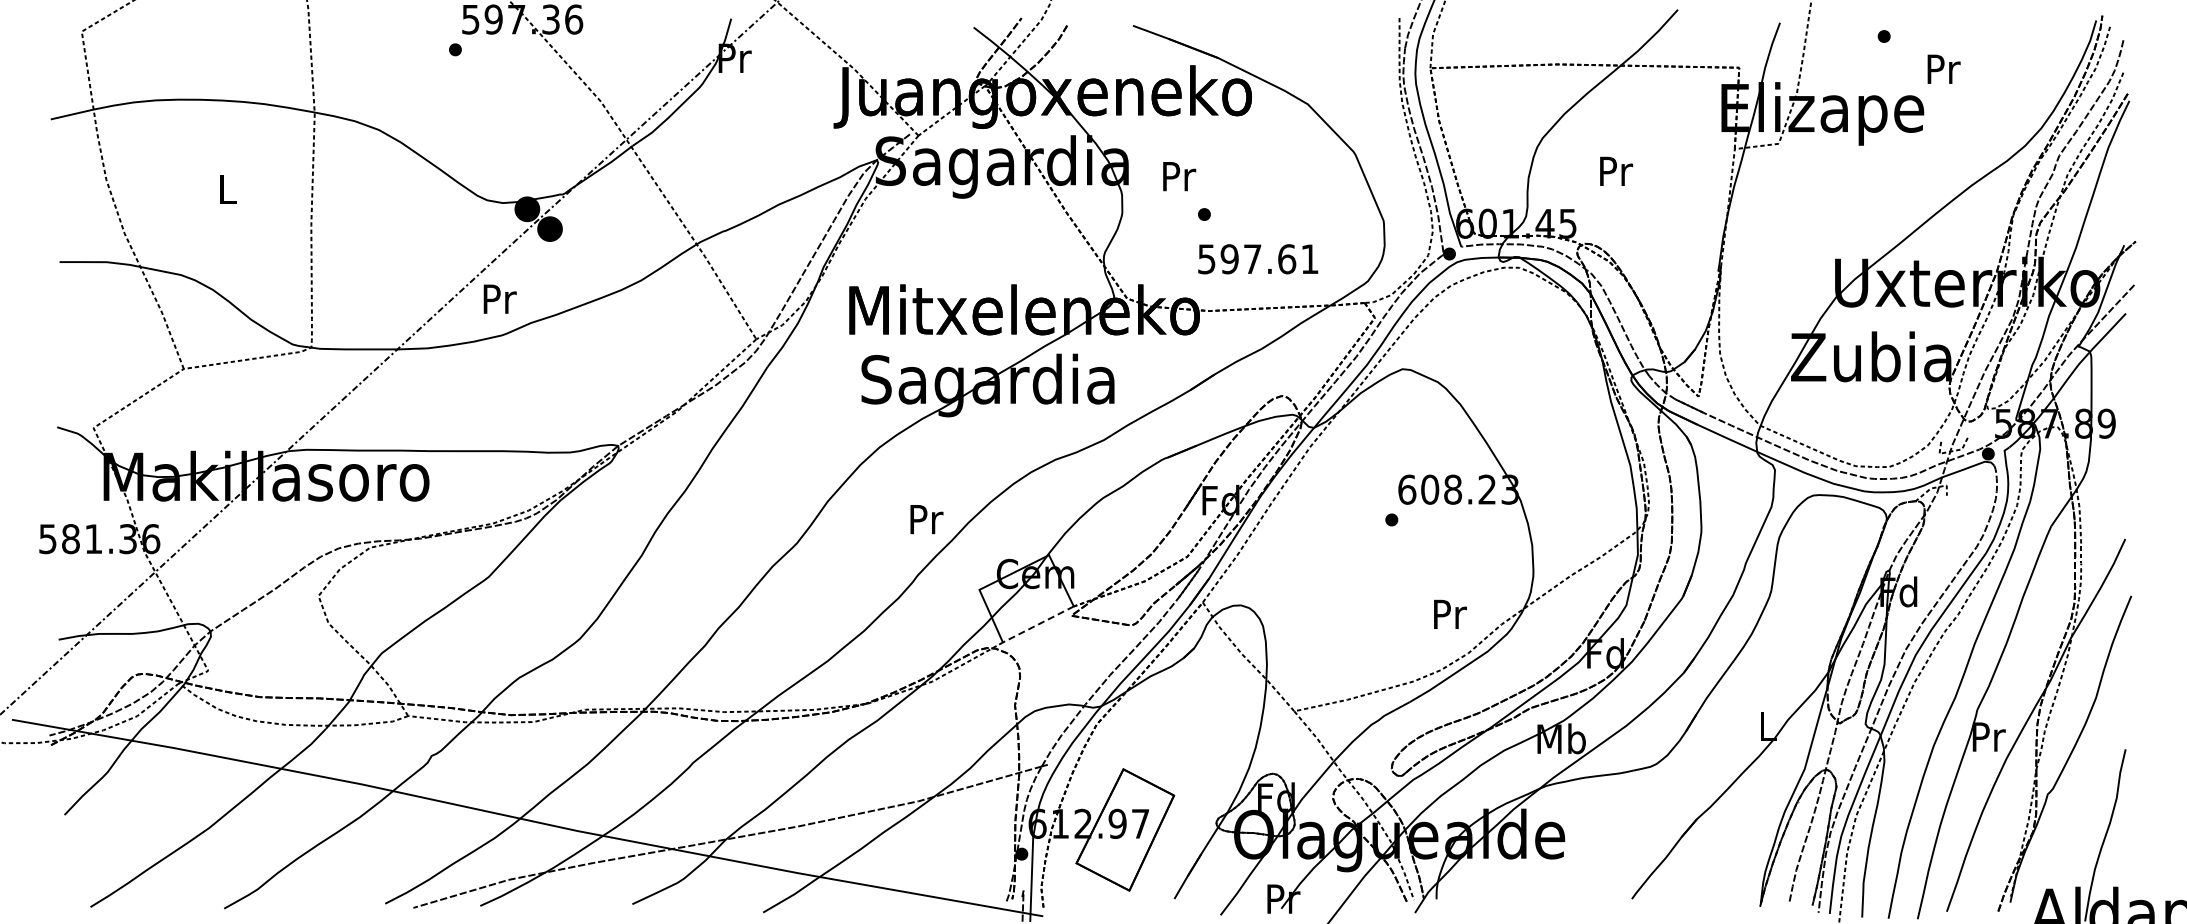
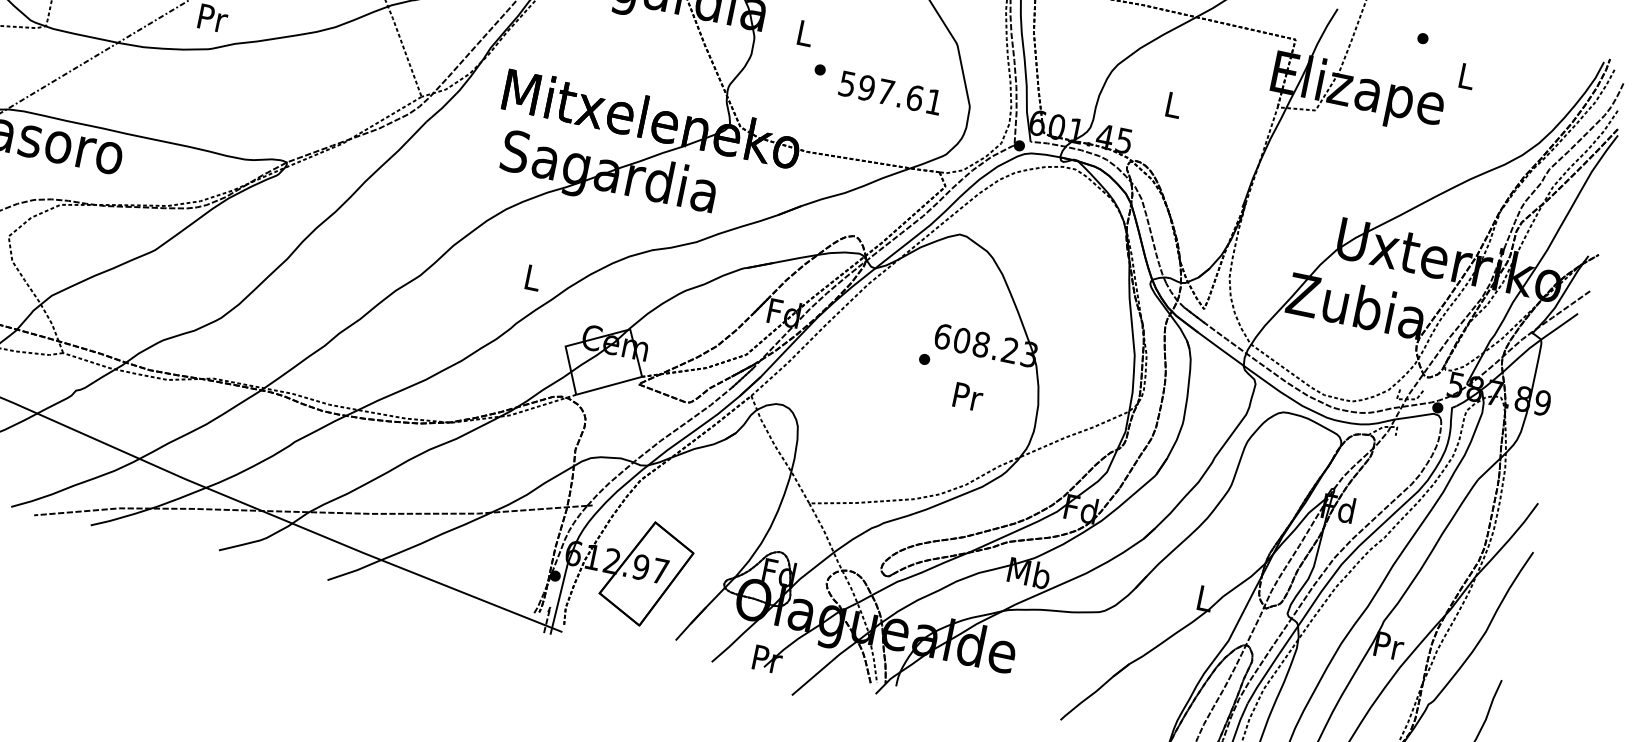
text: (1943, 68) -> (1467, 75), Pr -> L
text: (1616, 170) -> (1174, 104), Pr -> L
text: (1179, 176) -> (805, 33), Pr -> L
text: (1258, 259) -> (890, 93), moved
text: (926, 519) -> (533, 278), Pr -> L
text: (1450, 613) -> (968, 396), moved
line: (1038, 624) -> (609, 385), dashed -> solid

